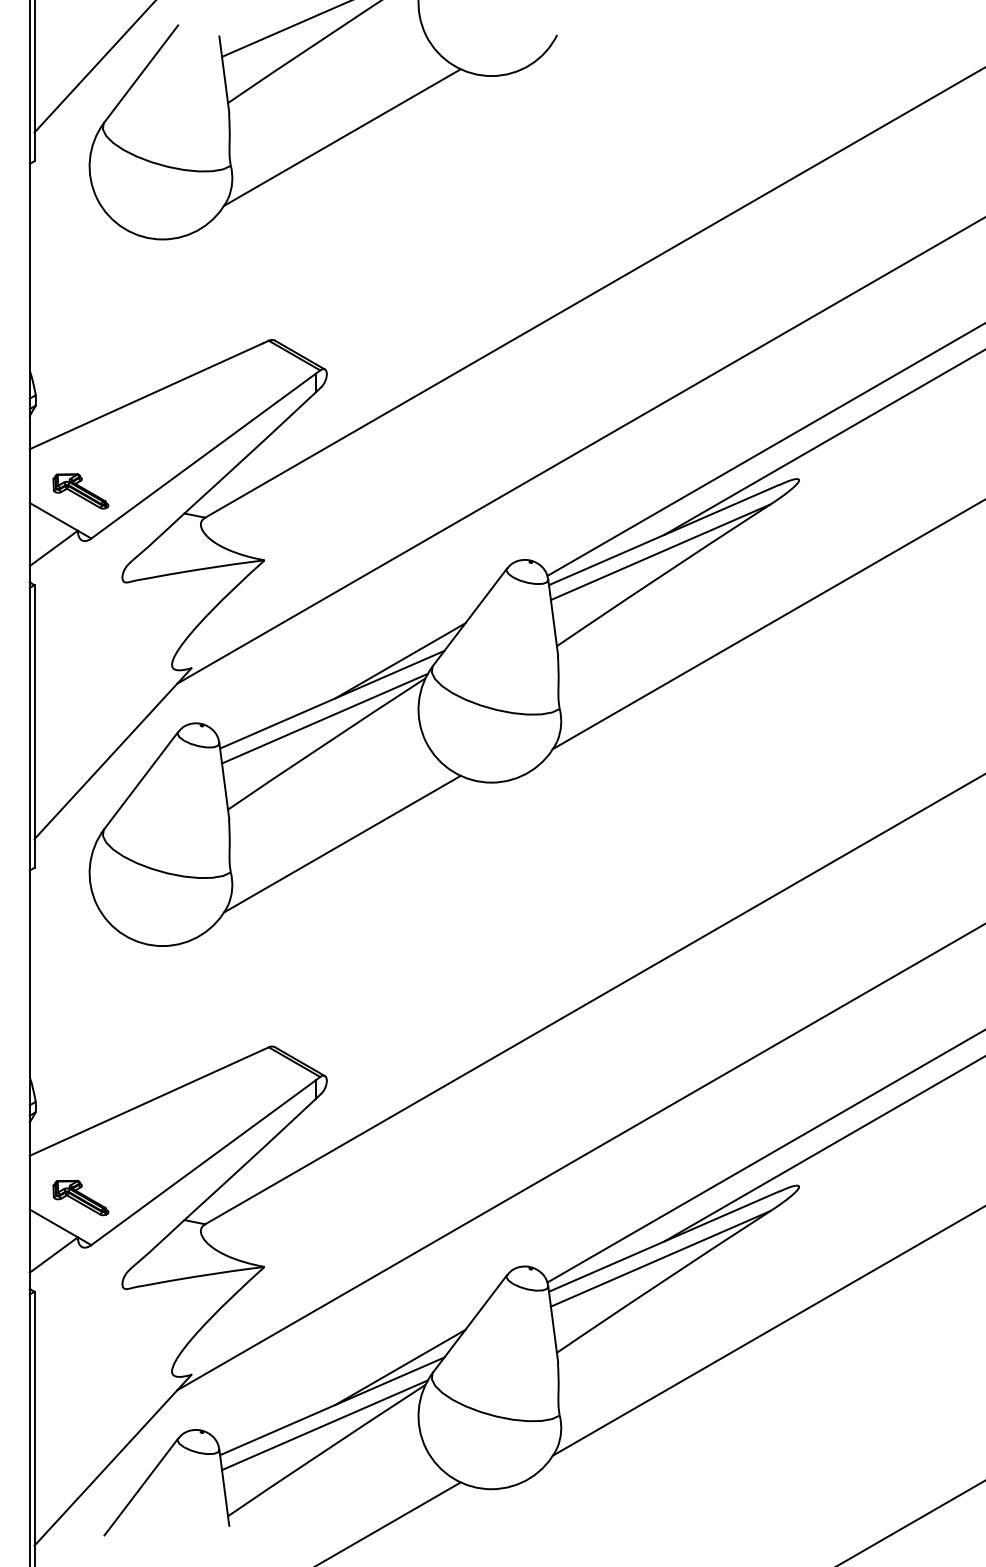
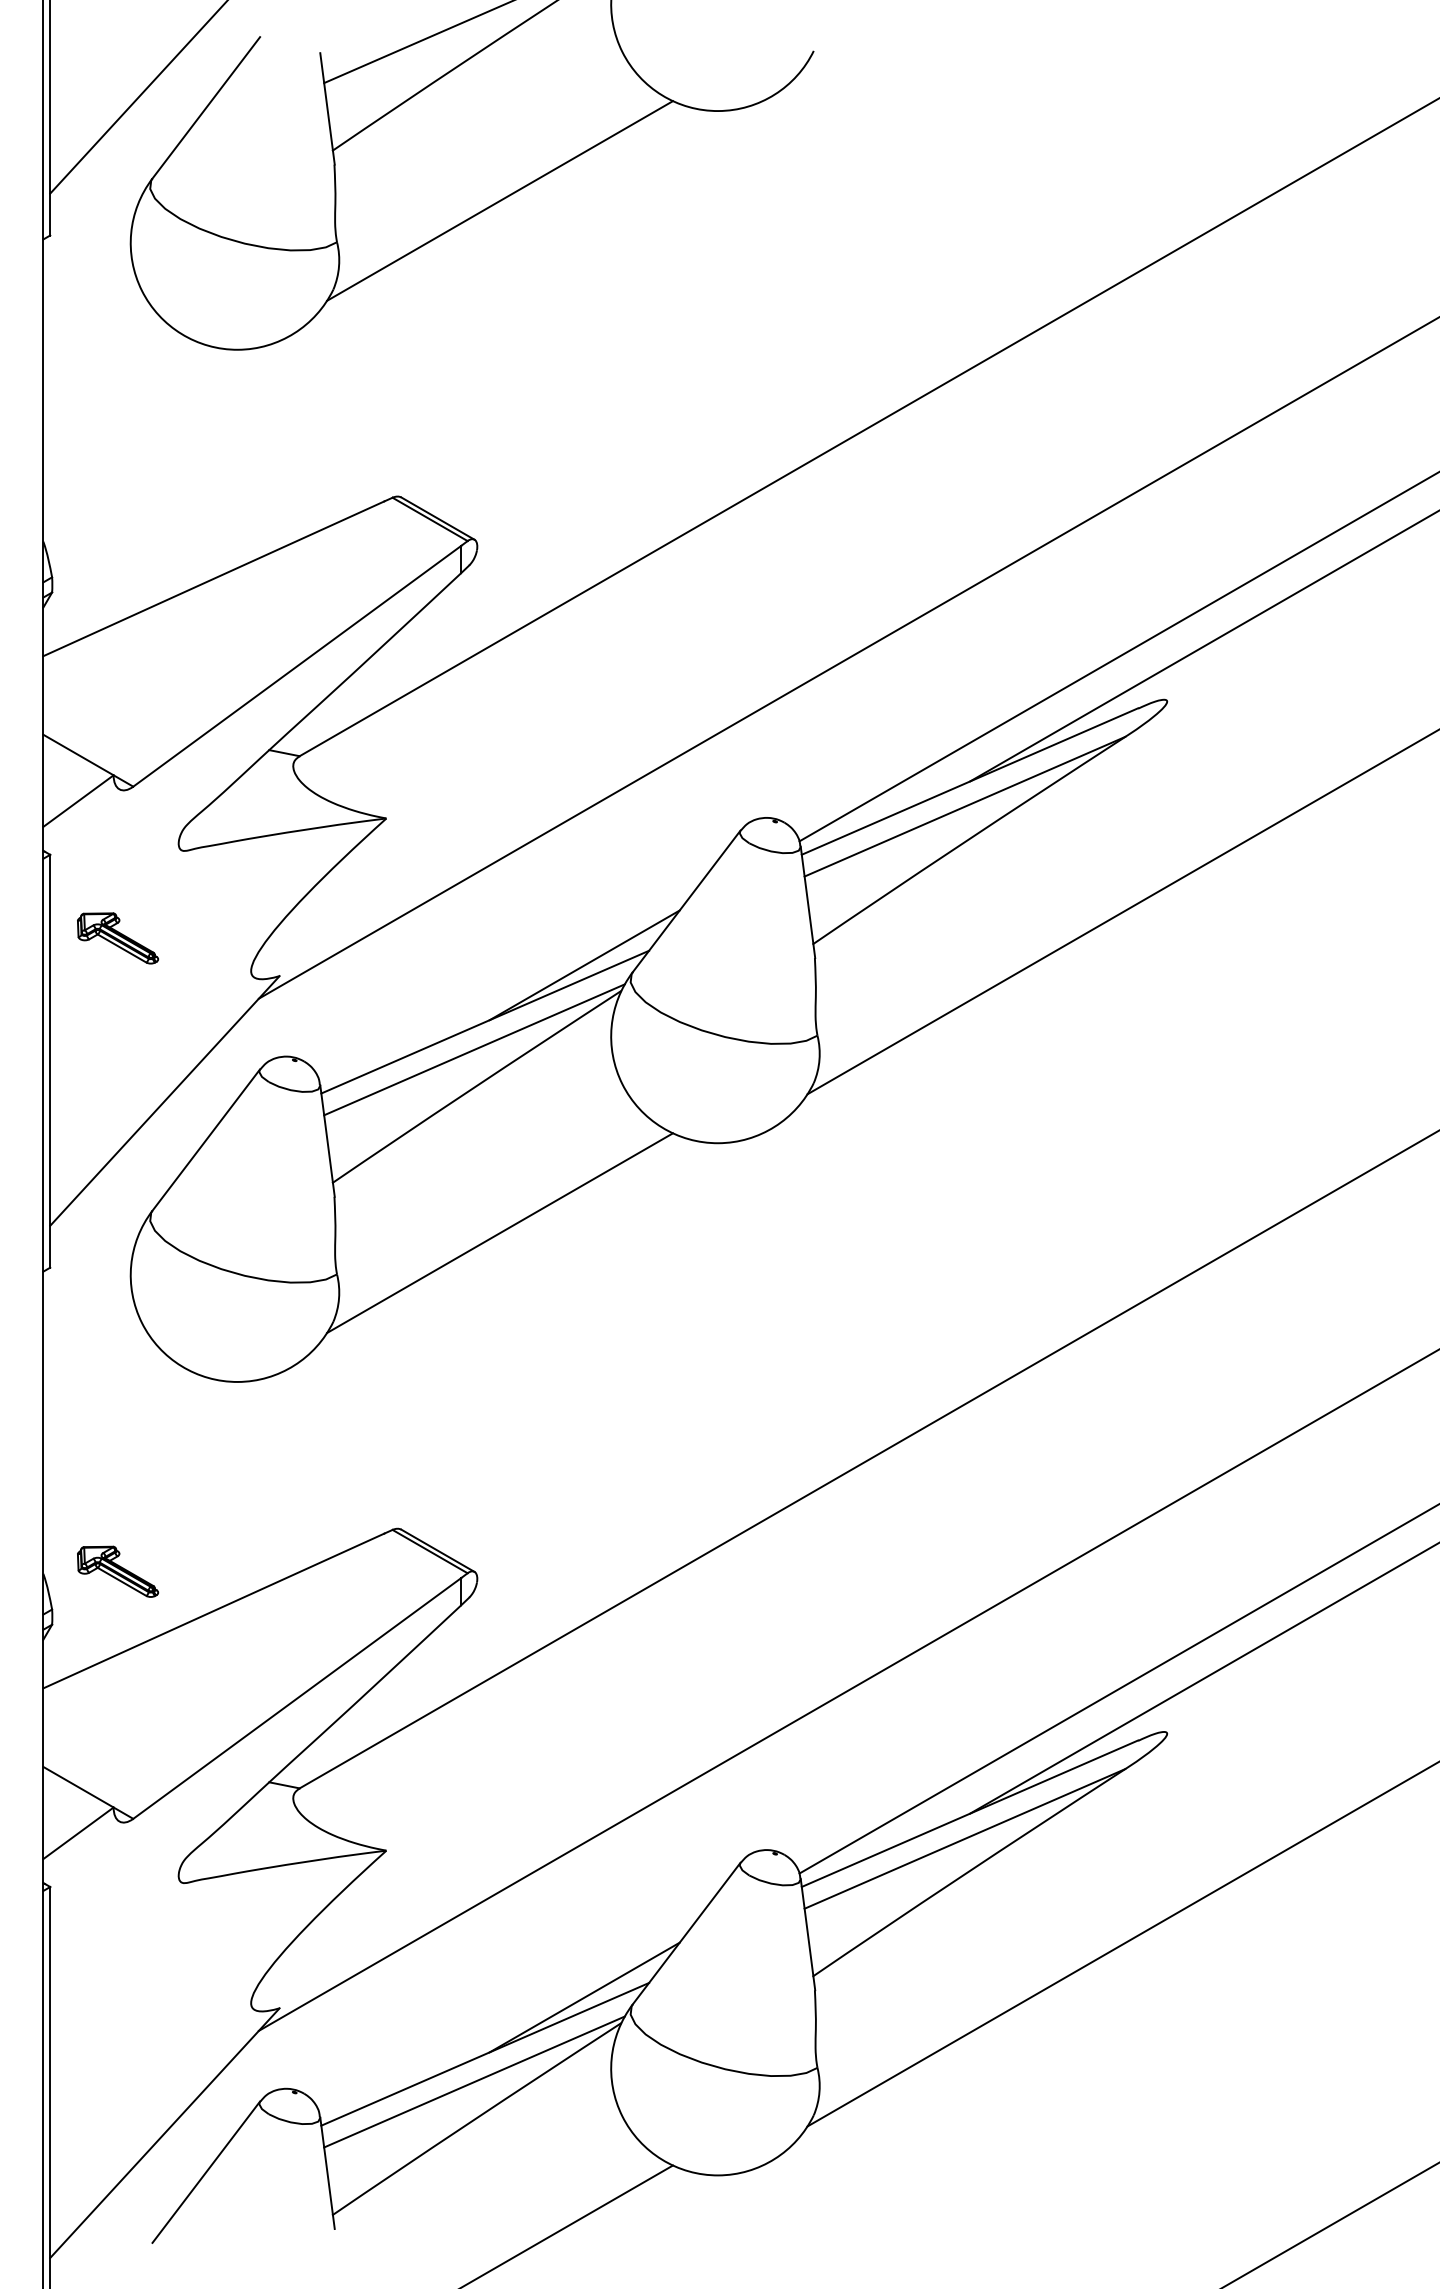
part: (80, 491) -> (117, 938), moved
part: (80, 1198) -> (117, 1572), moved

